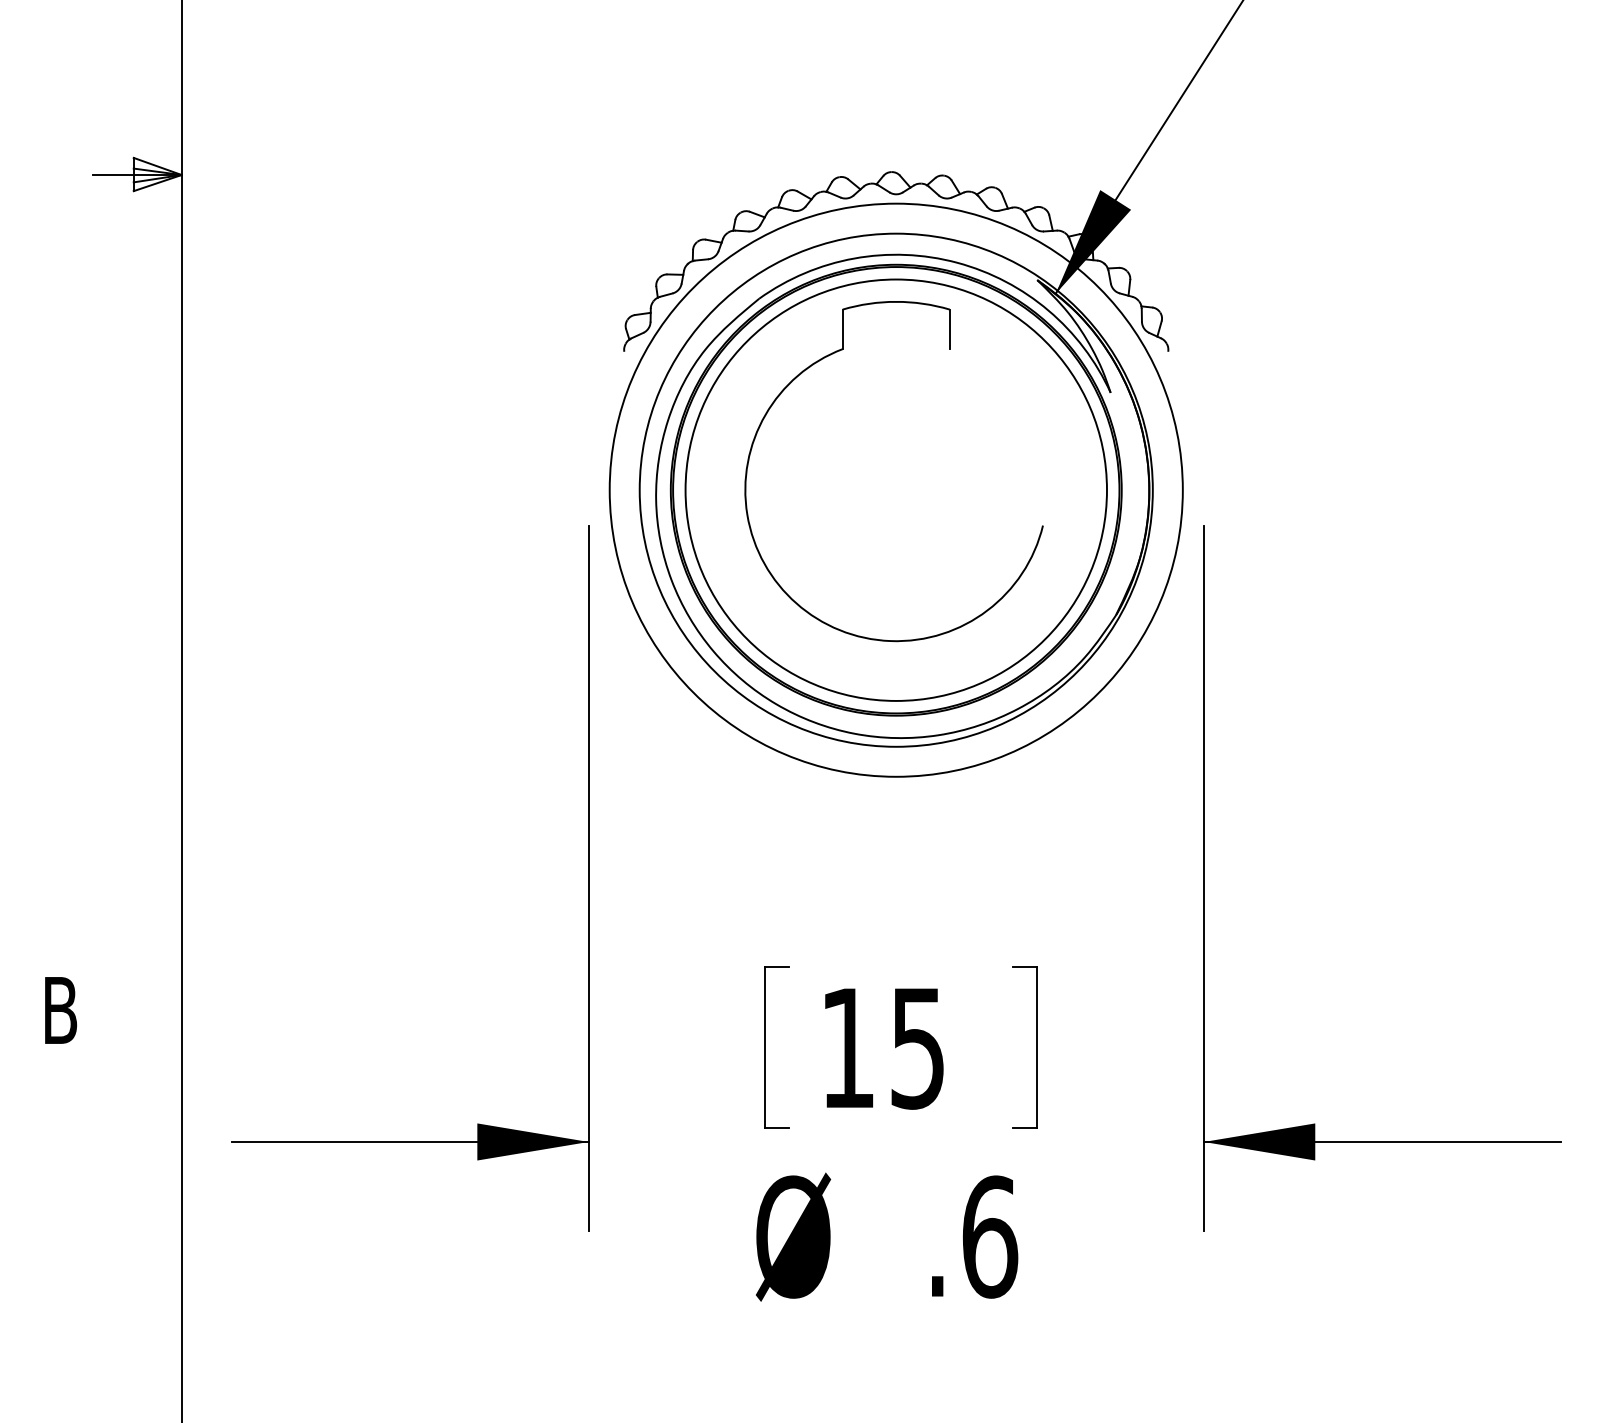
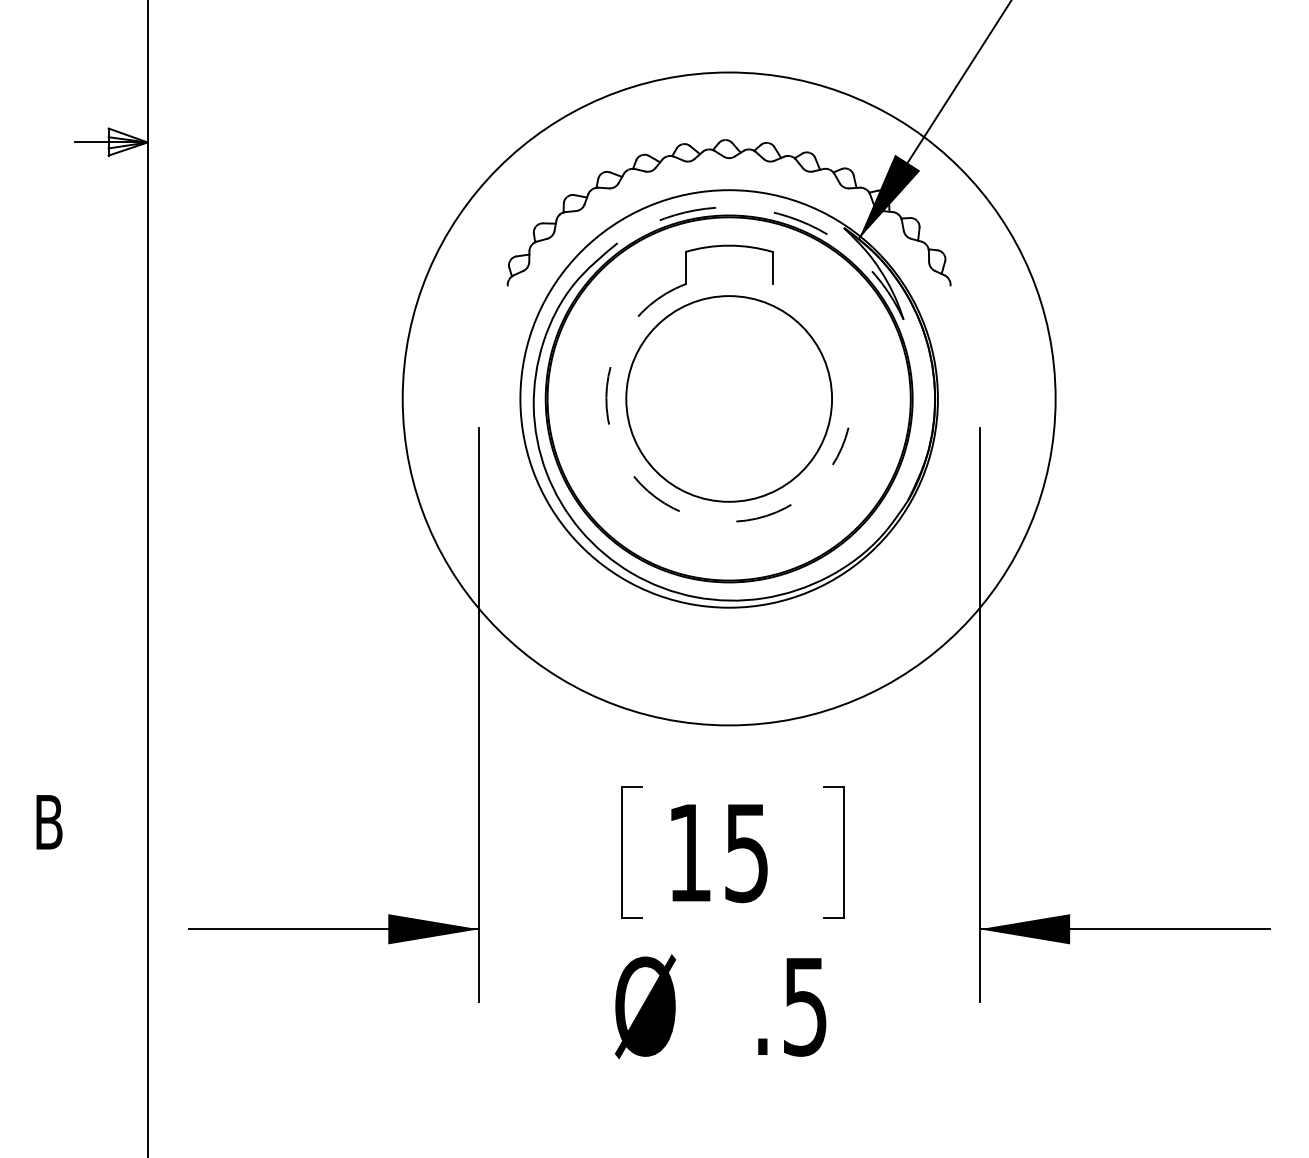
arc: (957, 262) -> (778, 213), solid -> dashed
circle: (895, 489) -> (728, 398), size x0.6
circle: (895, 489) -> (728, 398), size x1.4
arc: (796, 603) -> (647, 491), solid -> dashed
text: (990, 1236) -> (805, 1006), .6 -> .5

